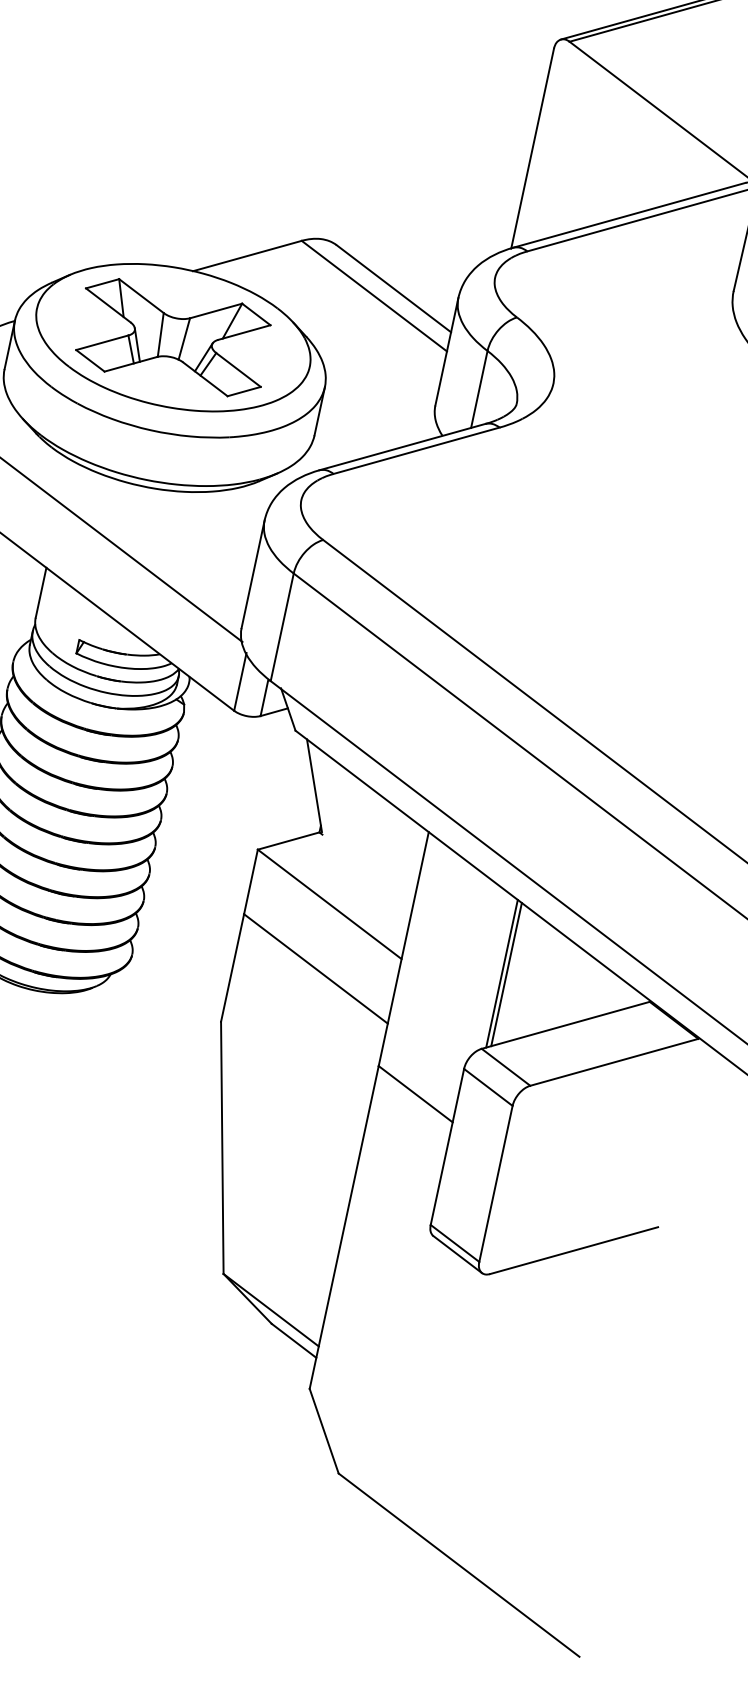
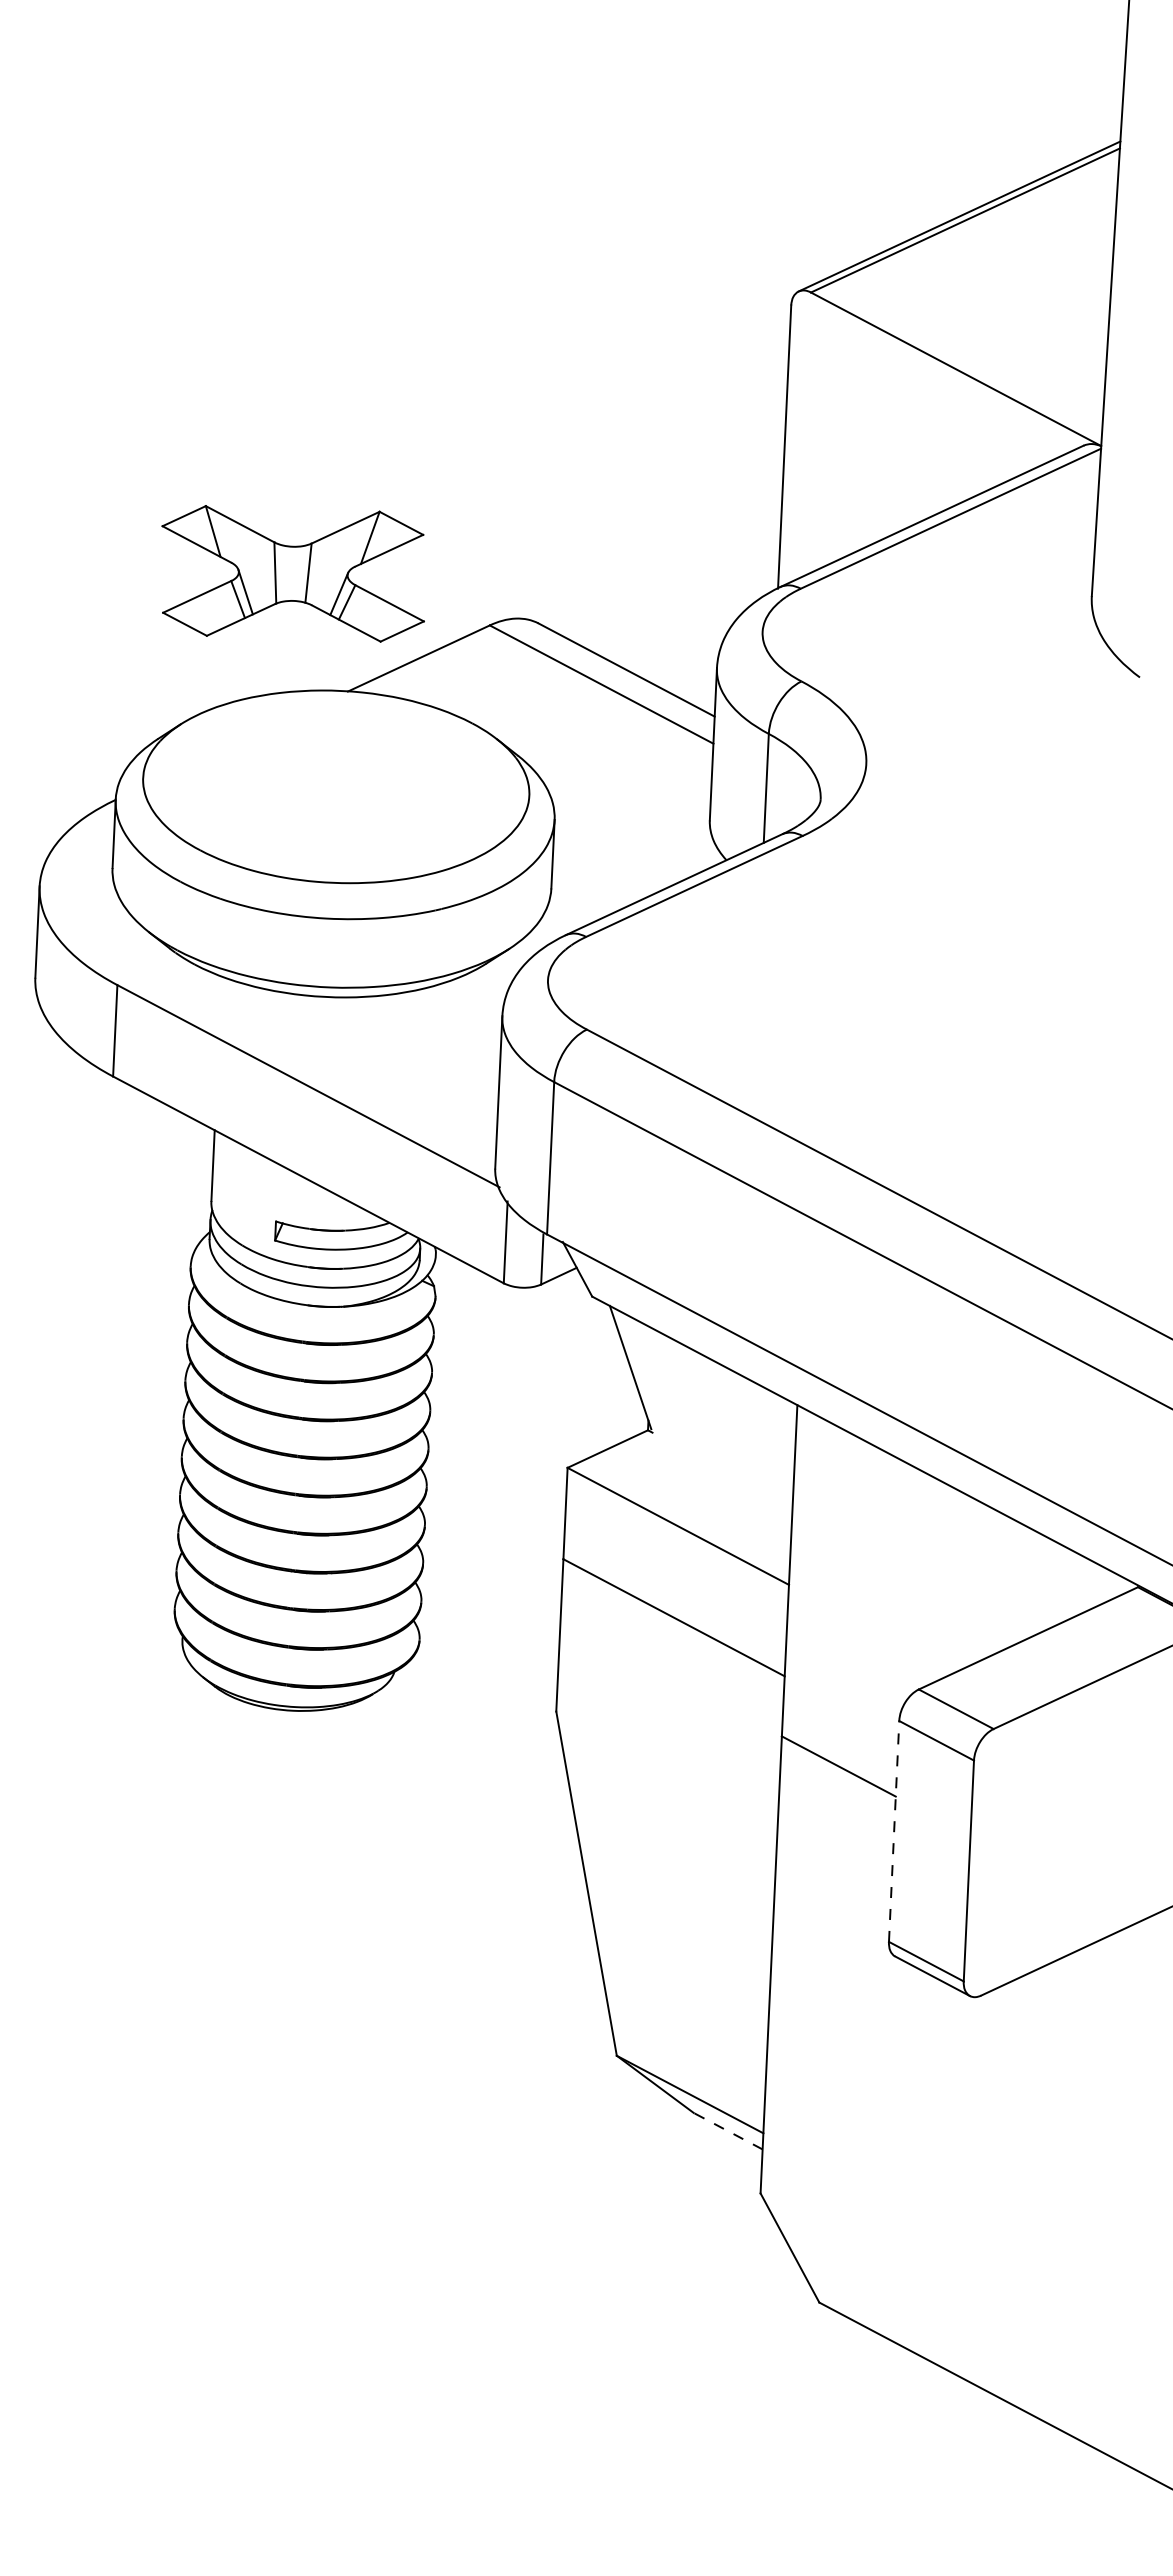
part: (172, 337) -> (292, 573), moved
line: (502, 973) -> (929, 1581), removed
line: (506, 974) -> (935, 1582), removed
line: (447, 1147) -> (894, 1831), solid -> dashed
line: (294, 1341) -> (728, 2131), solid -> dashed

